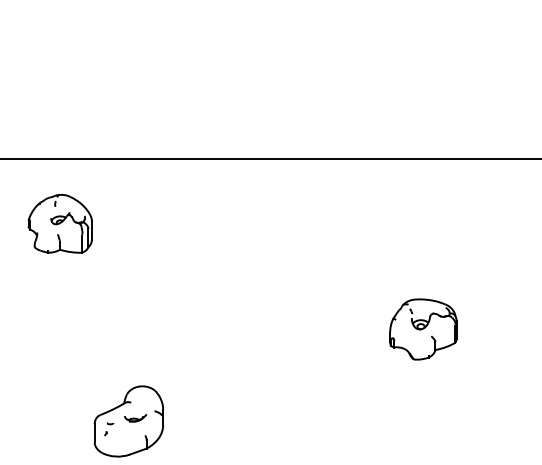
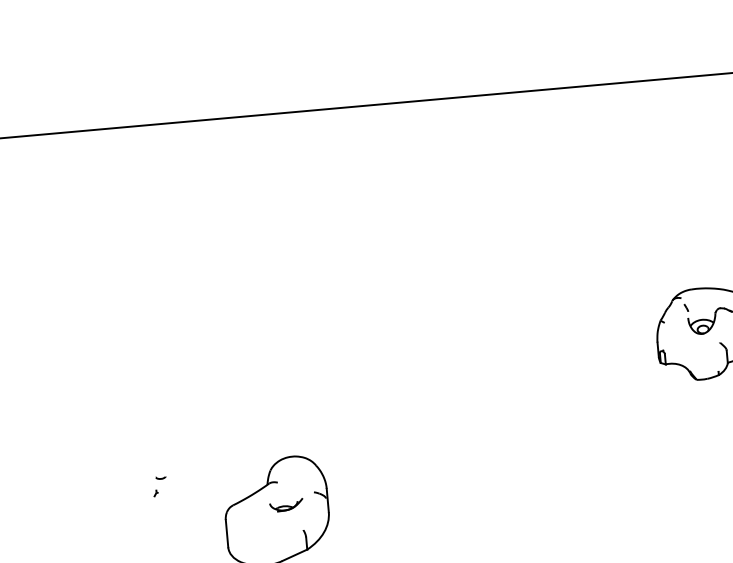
part: (59, 223) -> (145, 223), removed
part: (109, 429) -> (160, 486), moved

